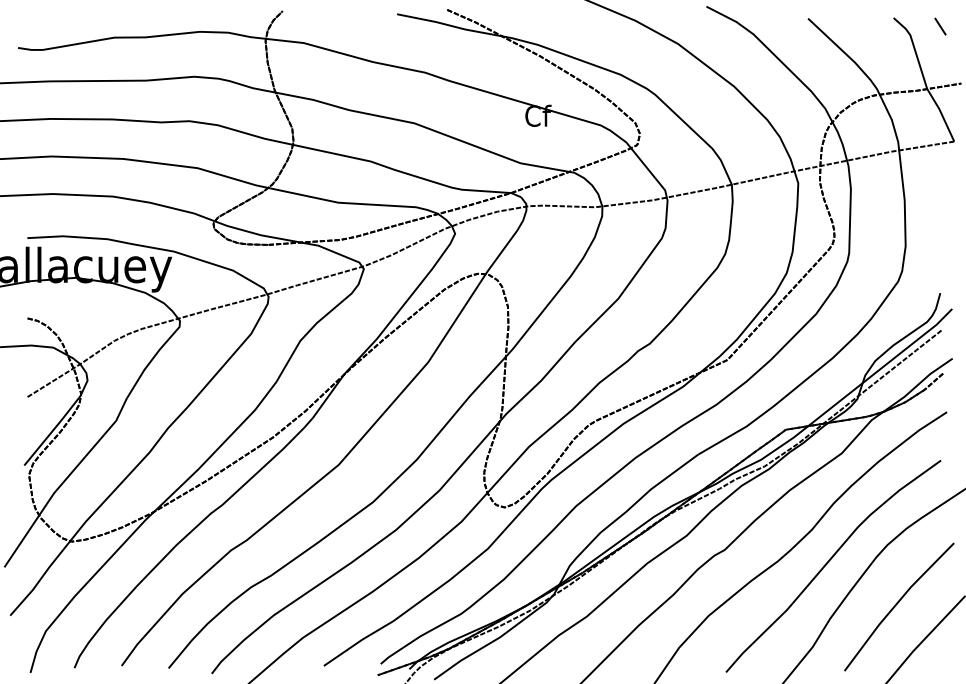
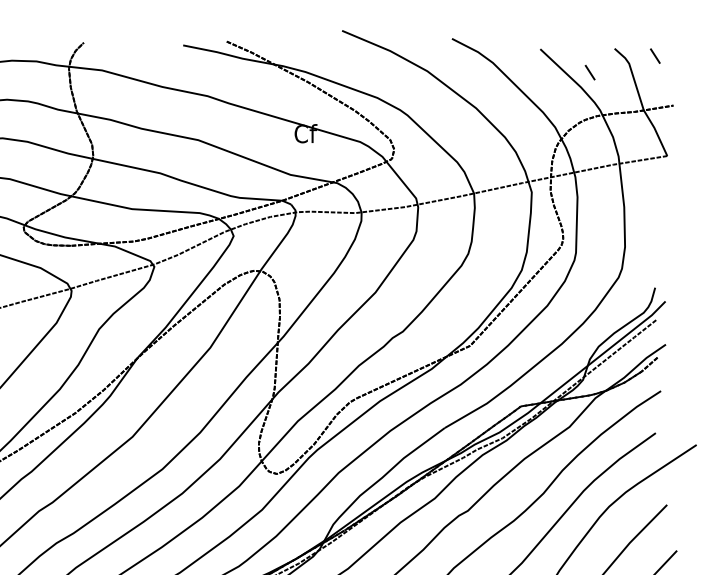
line: (865, 45) -> (590, 72), added

